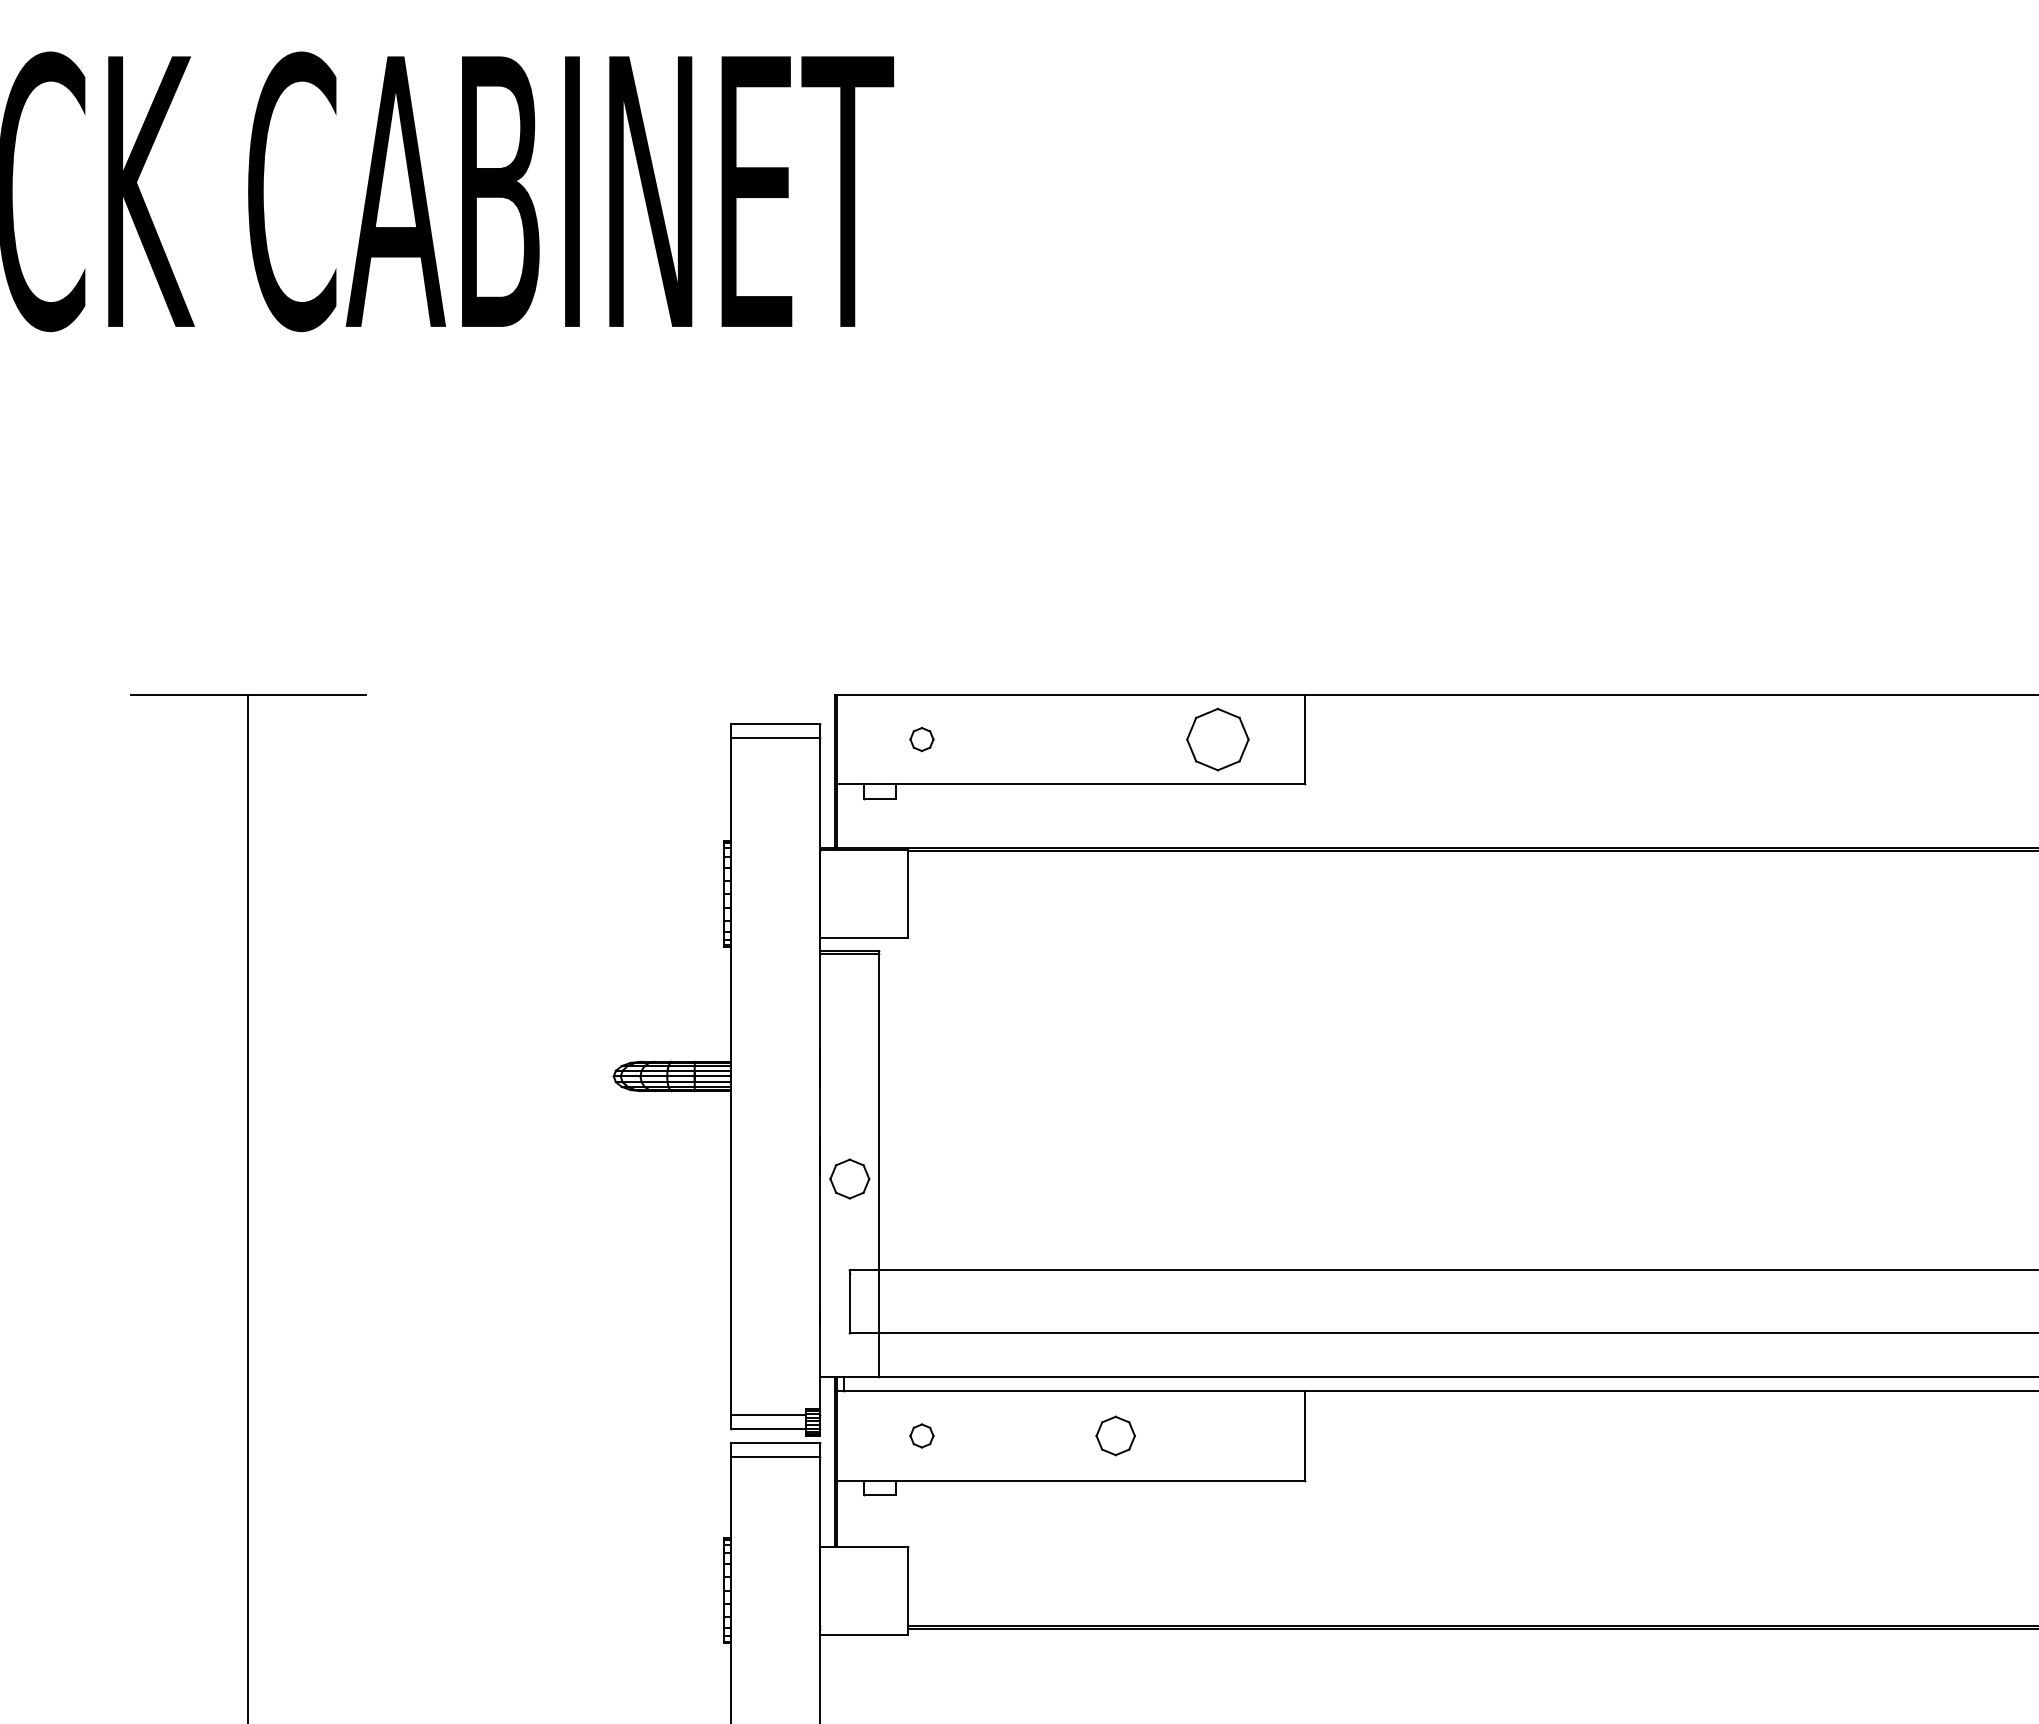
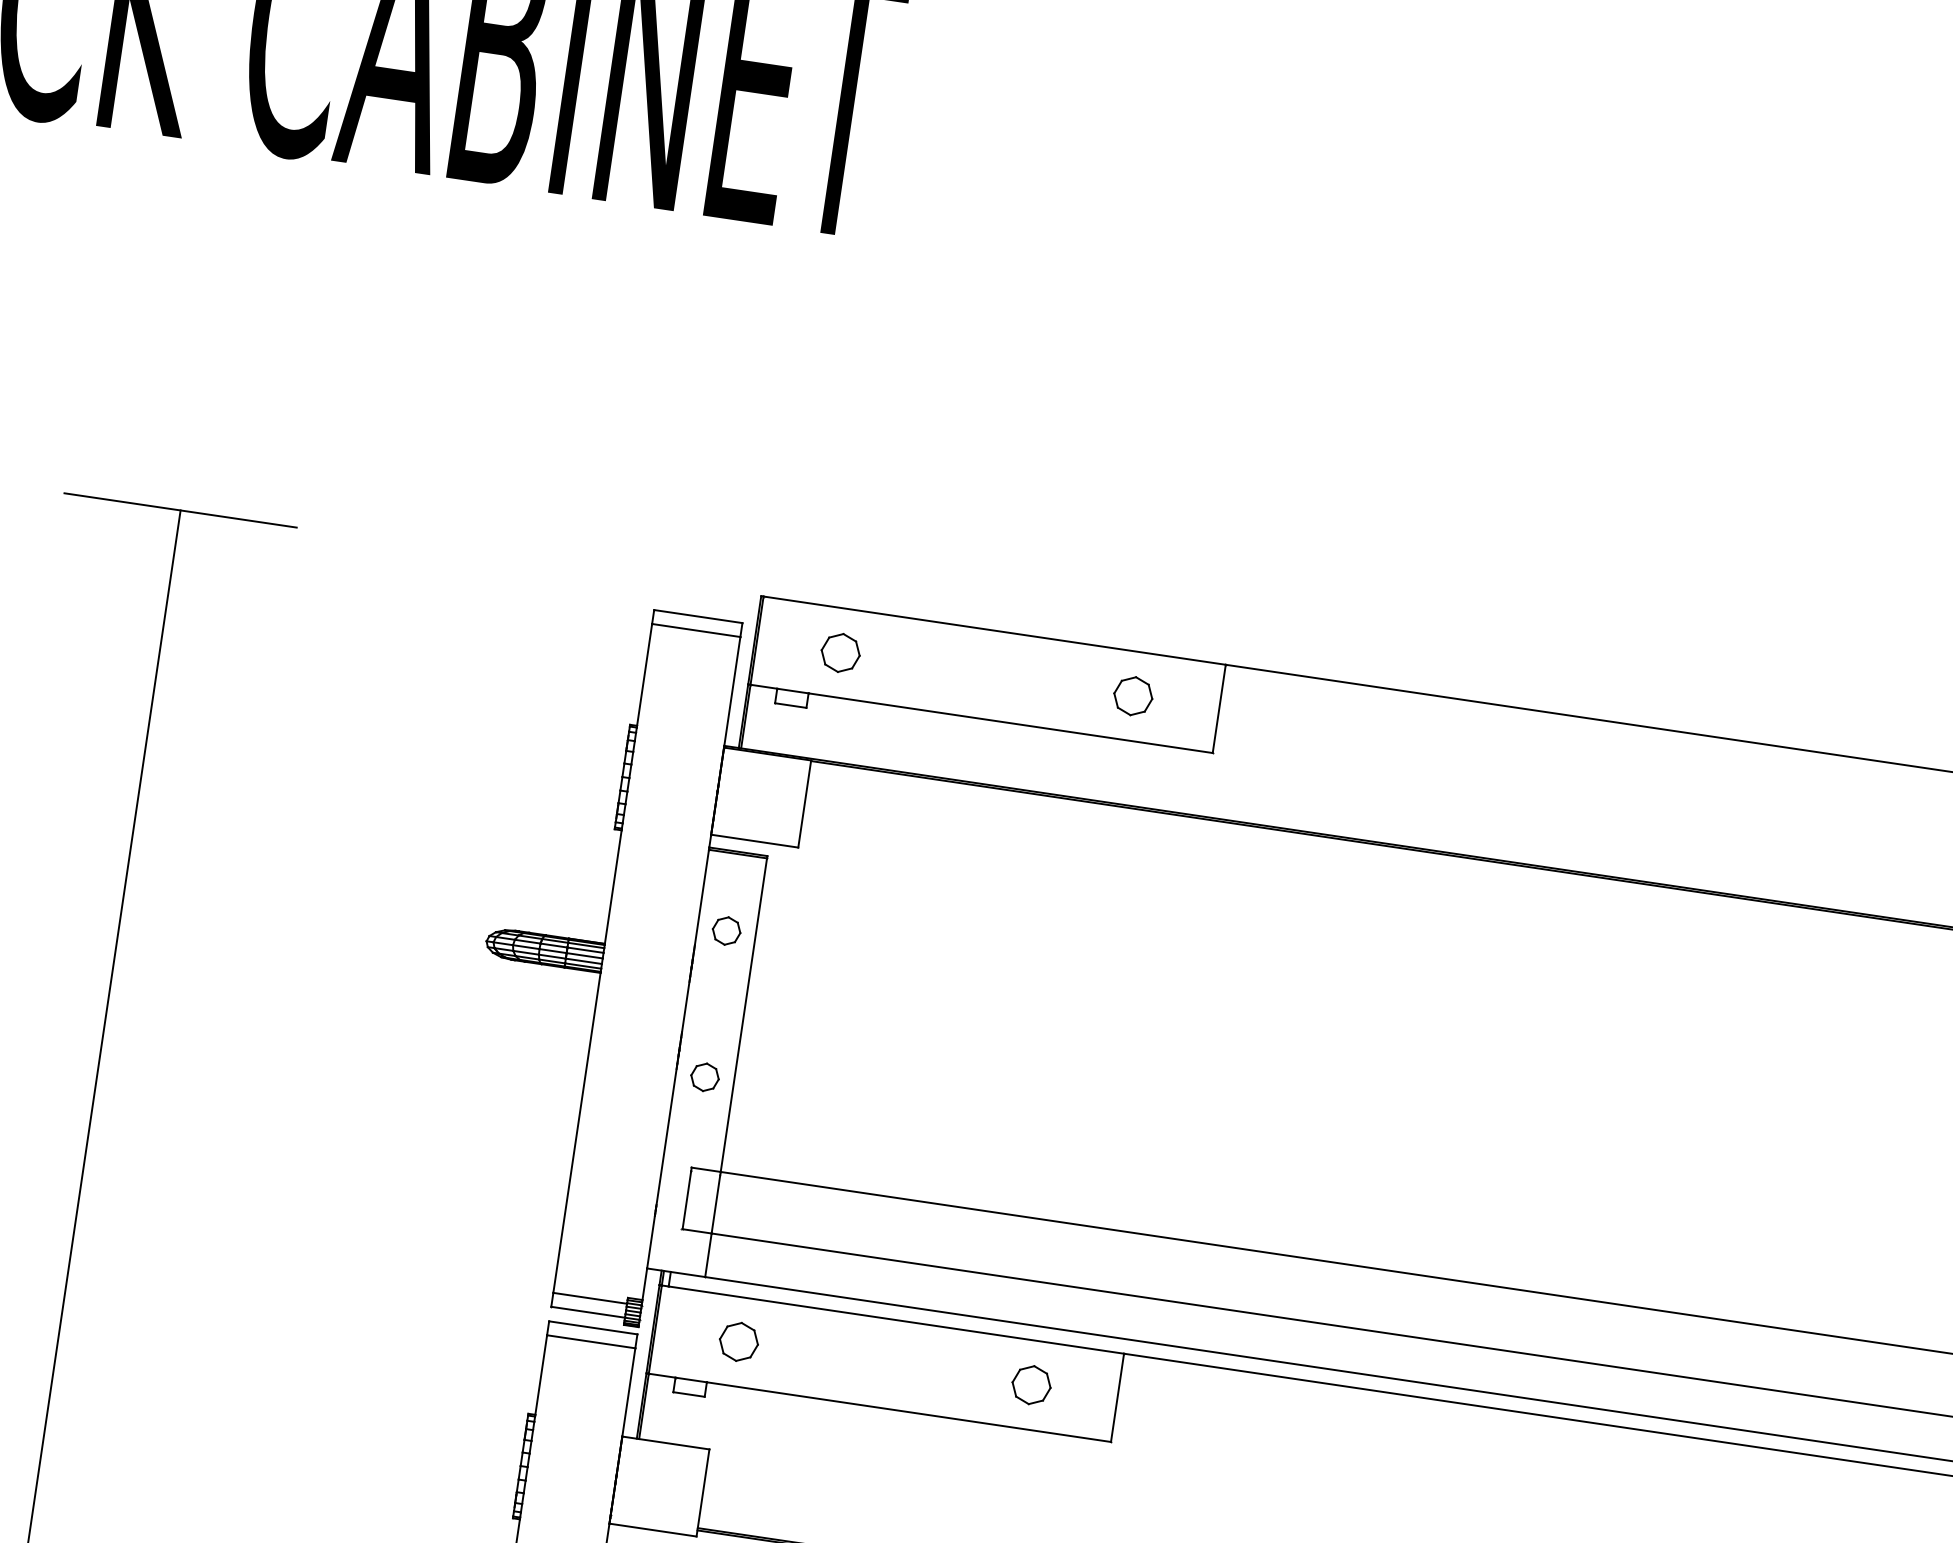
part: (921, 739) -> (840, 652), size x1.67
part: (1217, 739) -> (1133, 696), size x0.62
part: (849, 1031) -> (726, 931), added
part: (849, 1179) -> (704, 1077), size x0.71
part: (921, 1435) -> (738, 1341), size x1.67
part: (1115, 1435) -> (1031, 1384), moved

